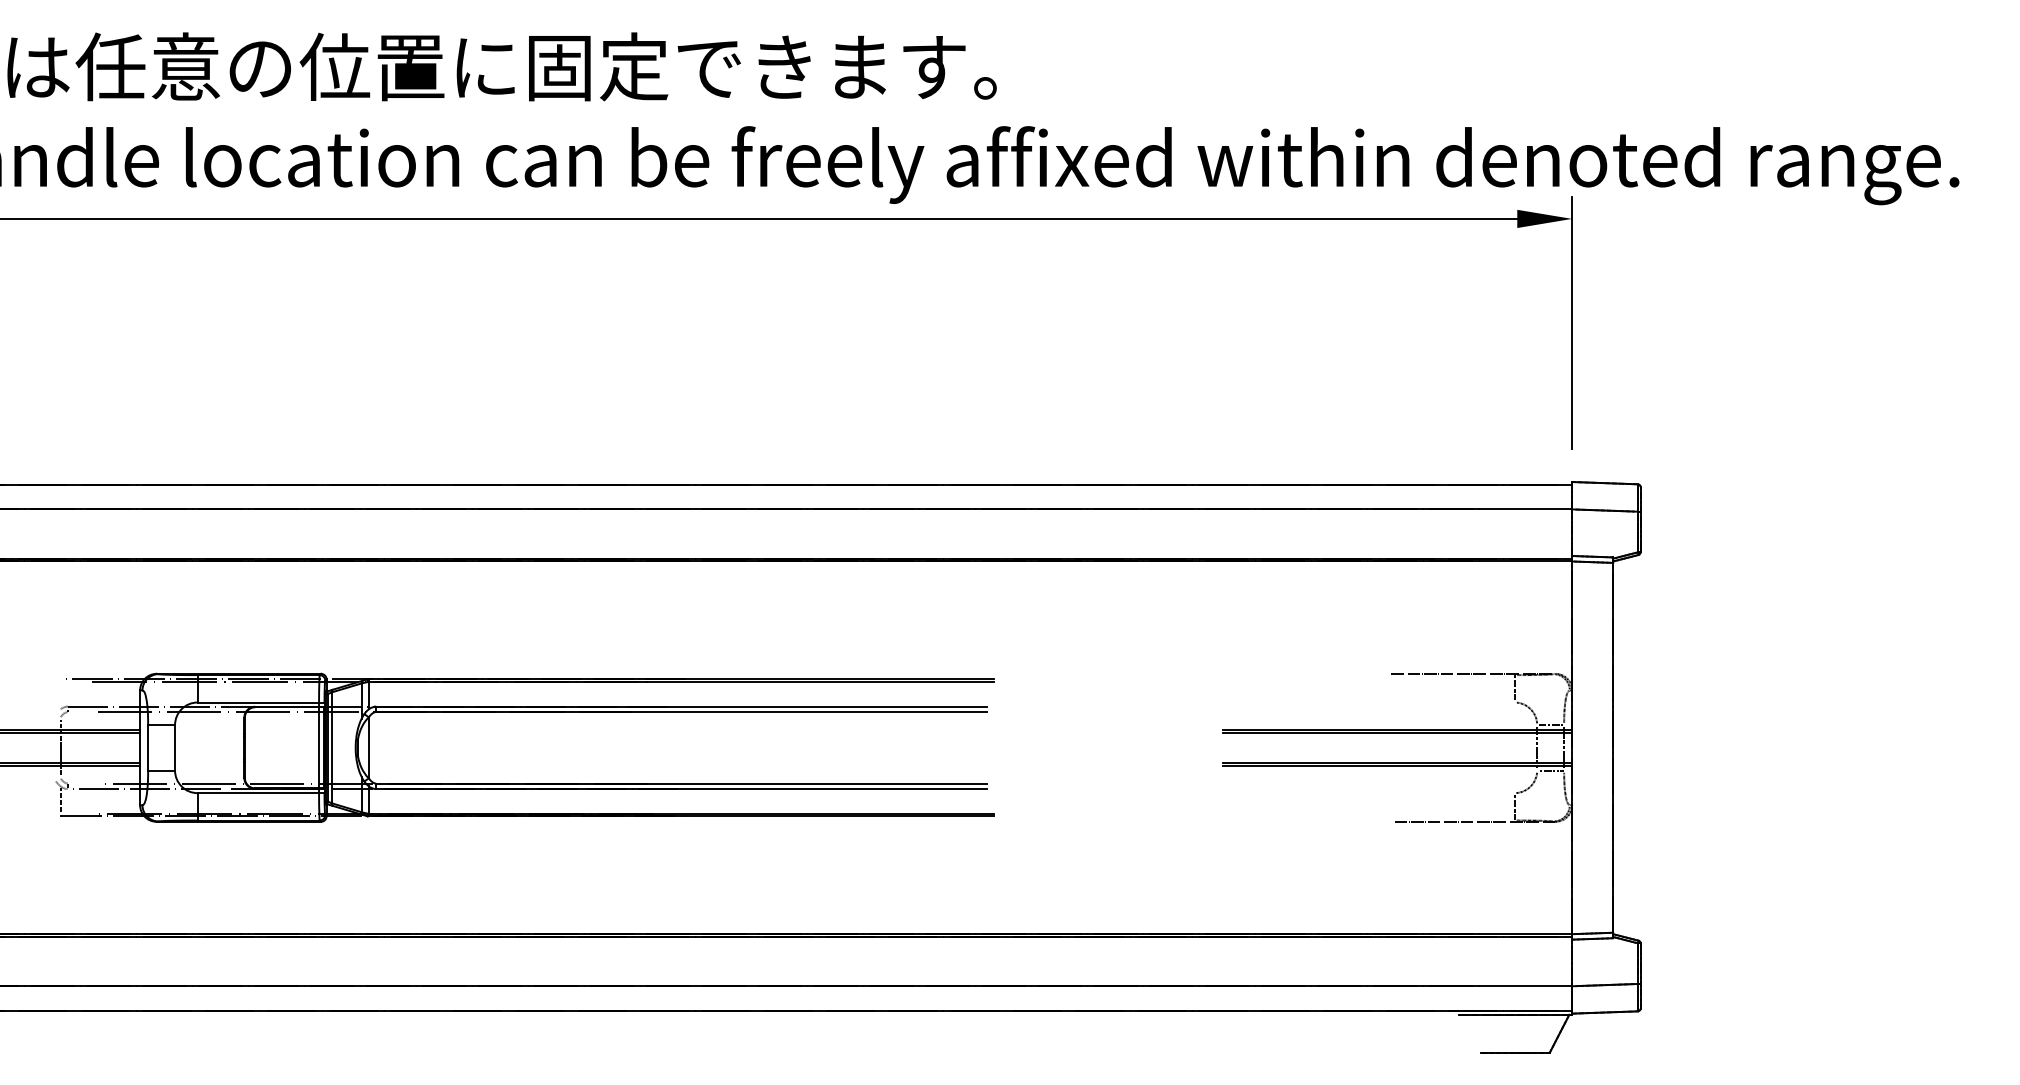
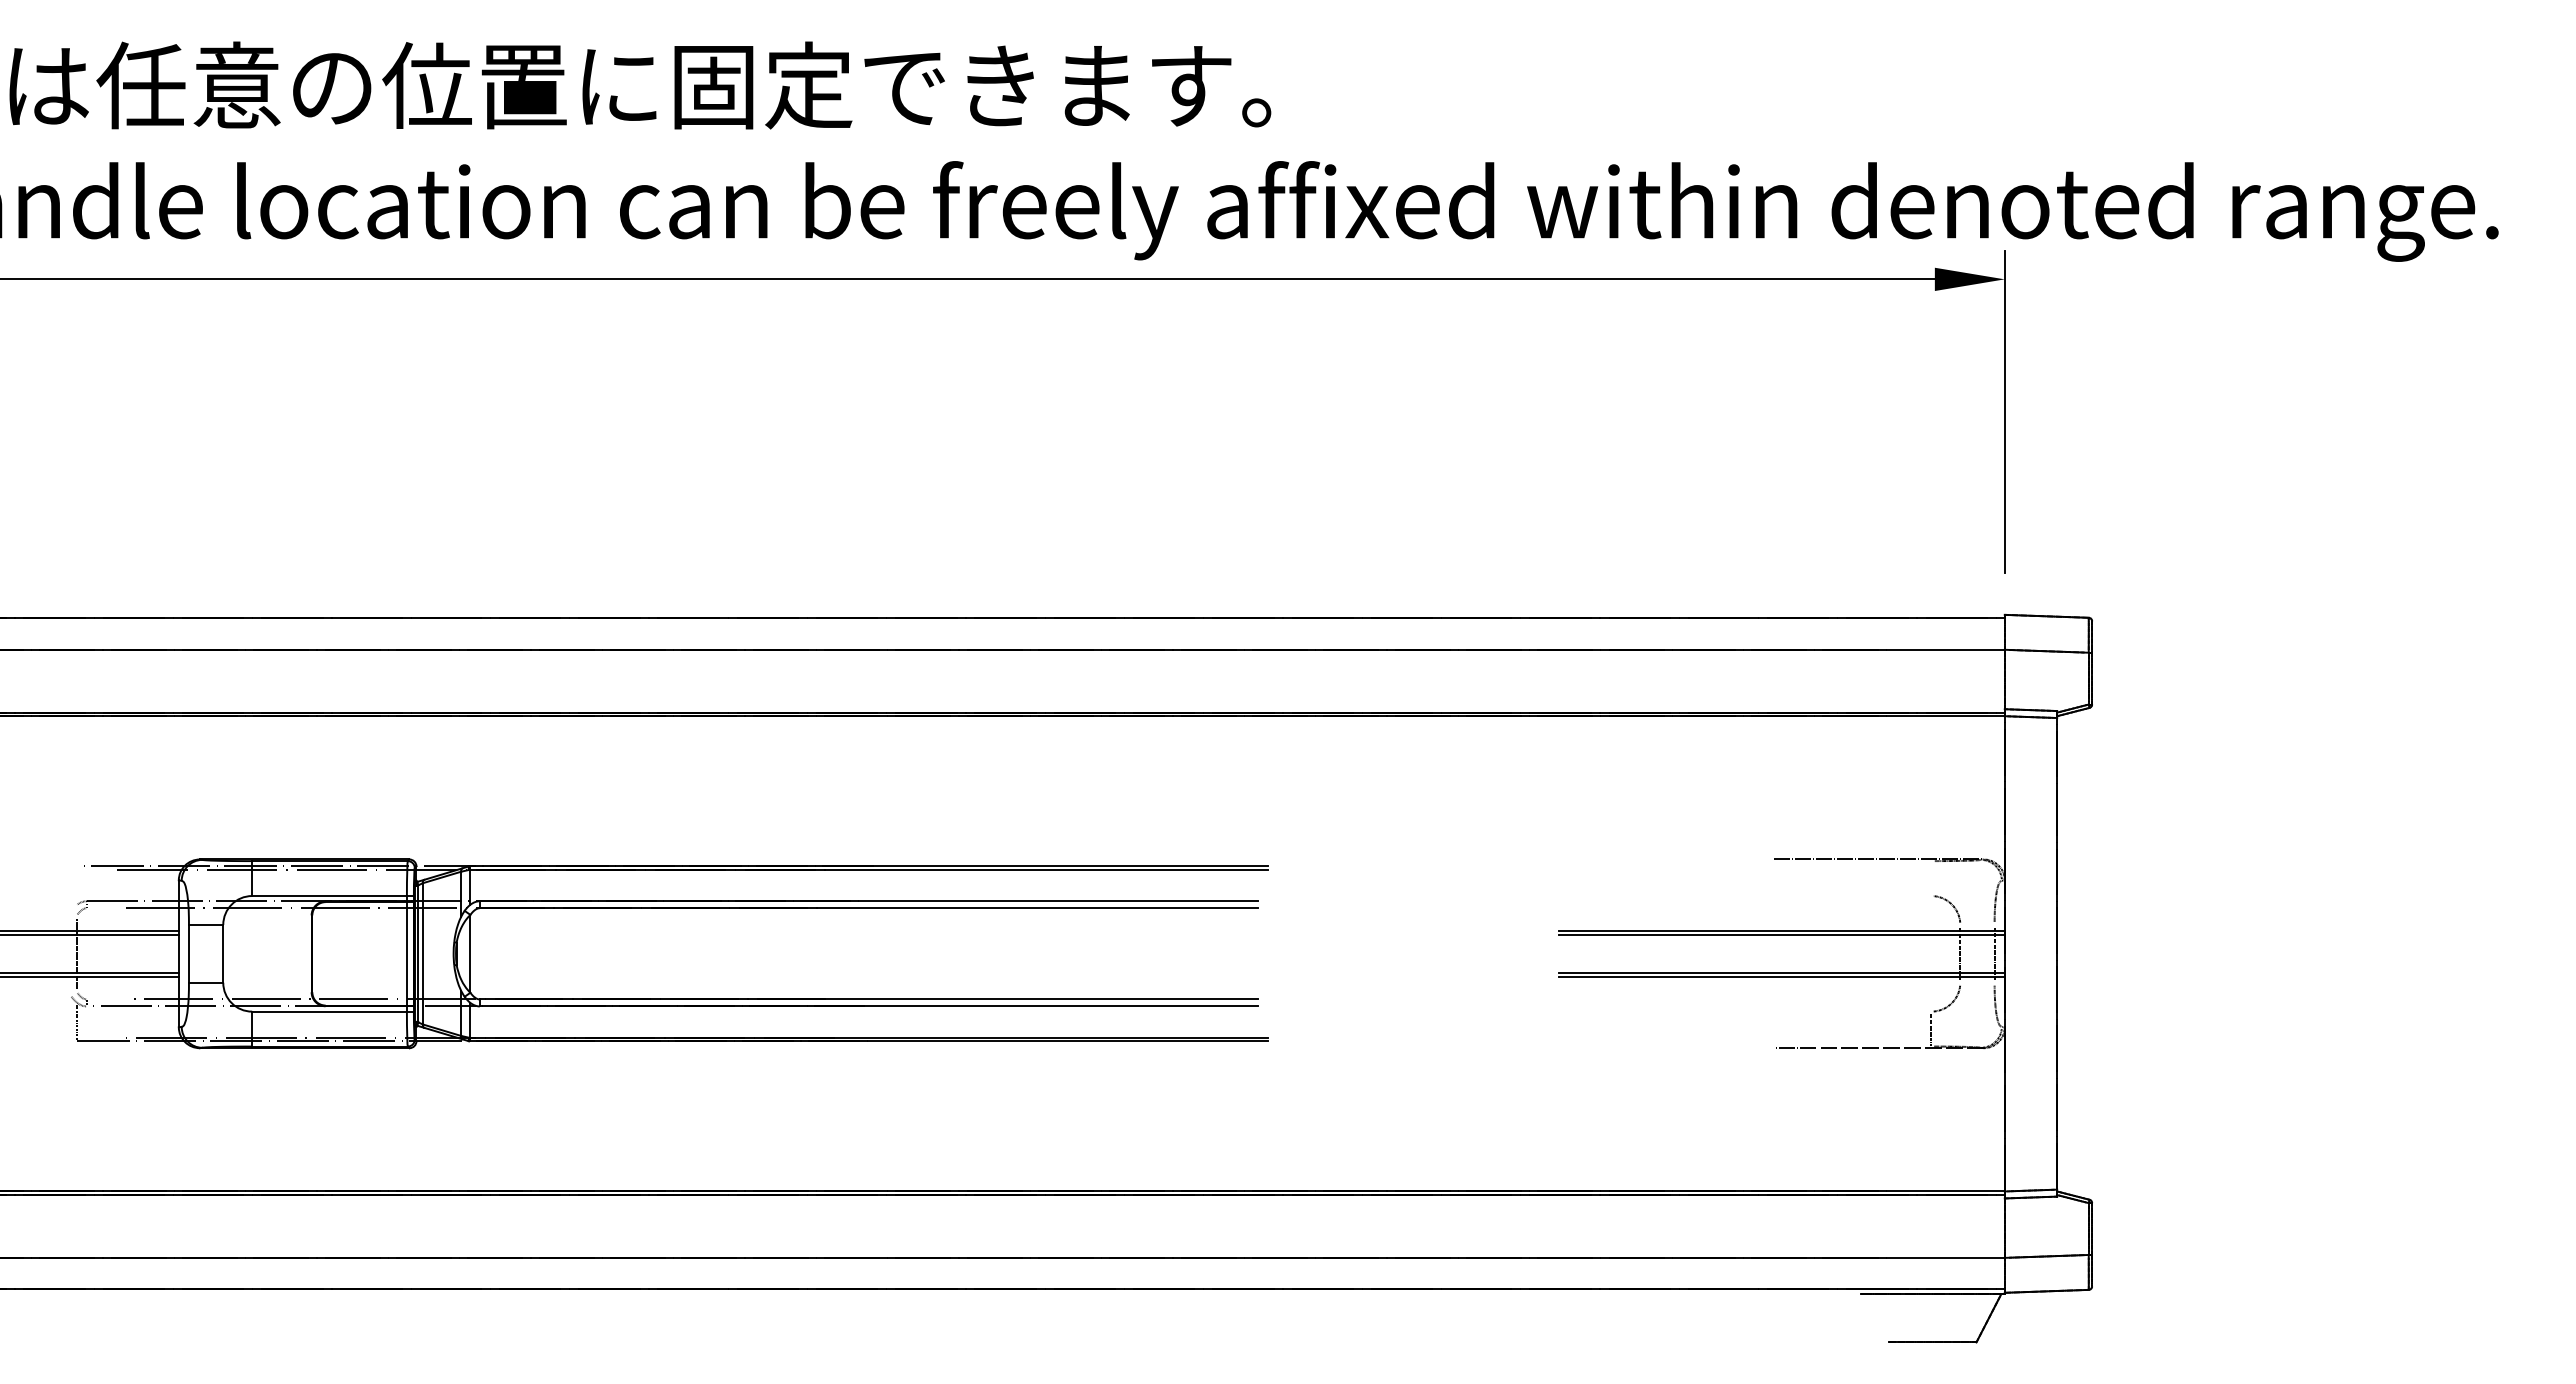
line: (1514, 687) -> (1931, 877), removed
line: (1551, 724) -> (1978, 924), removed
line: (1551, 770) -> (1978, 982), removed

